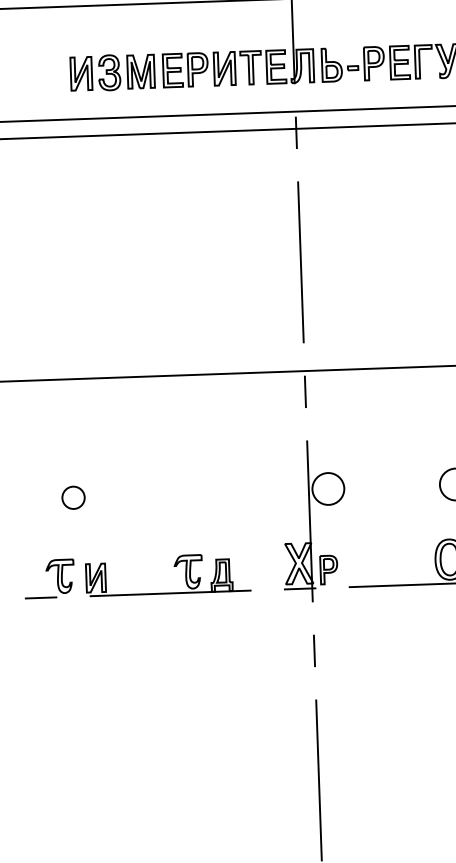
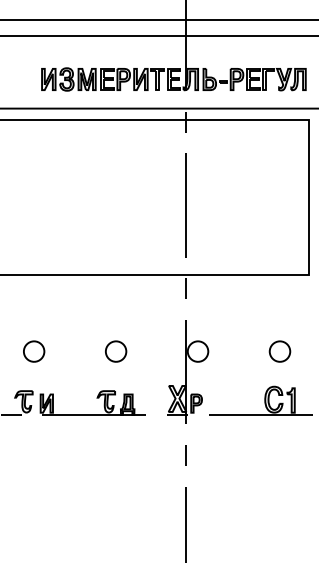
part: (201, 493) -> (116, 351), added
part: (73, 497) -> (34, 351), size x1.43

